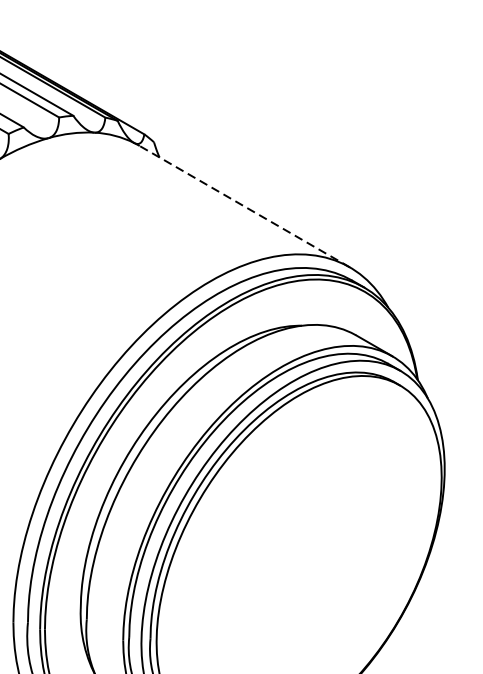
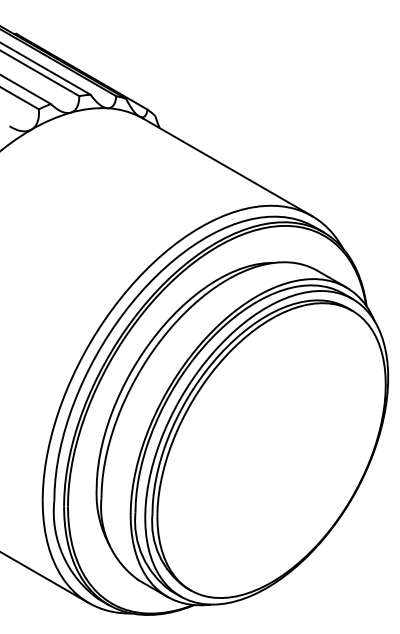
line: (244, 206) -> (227, 167), dashed -> solid

